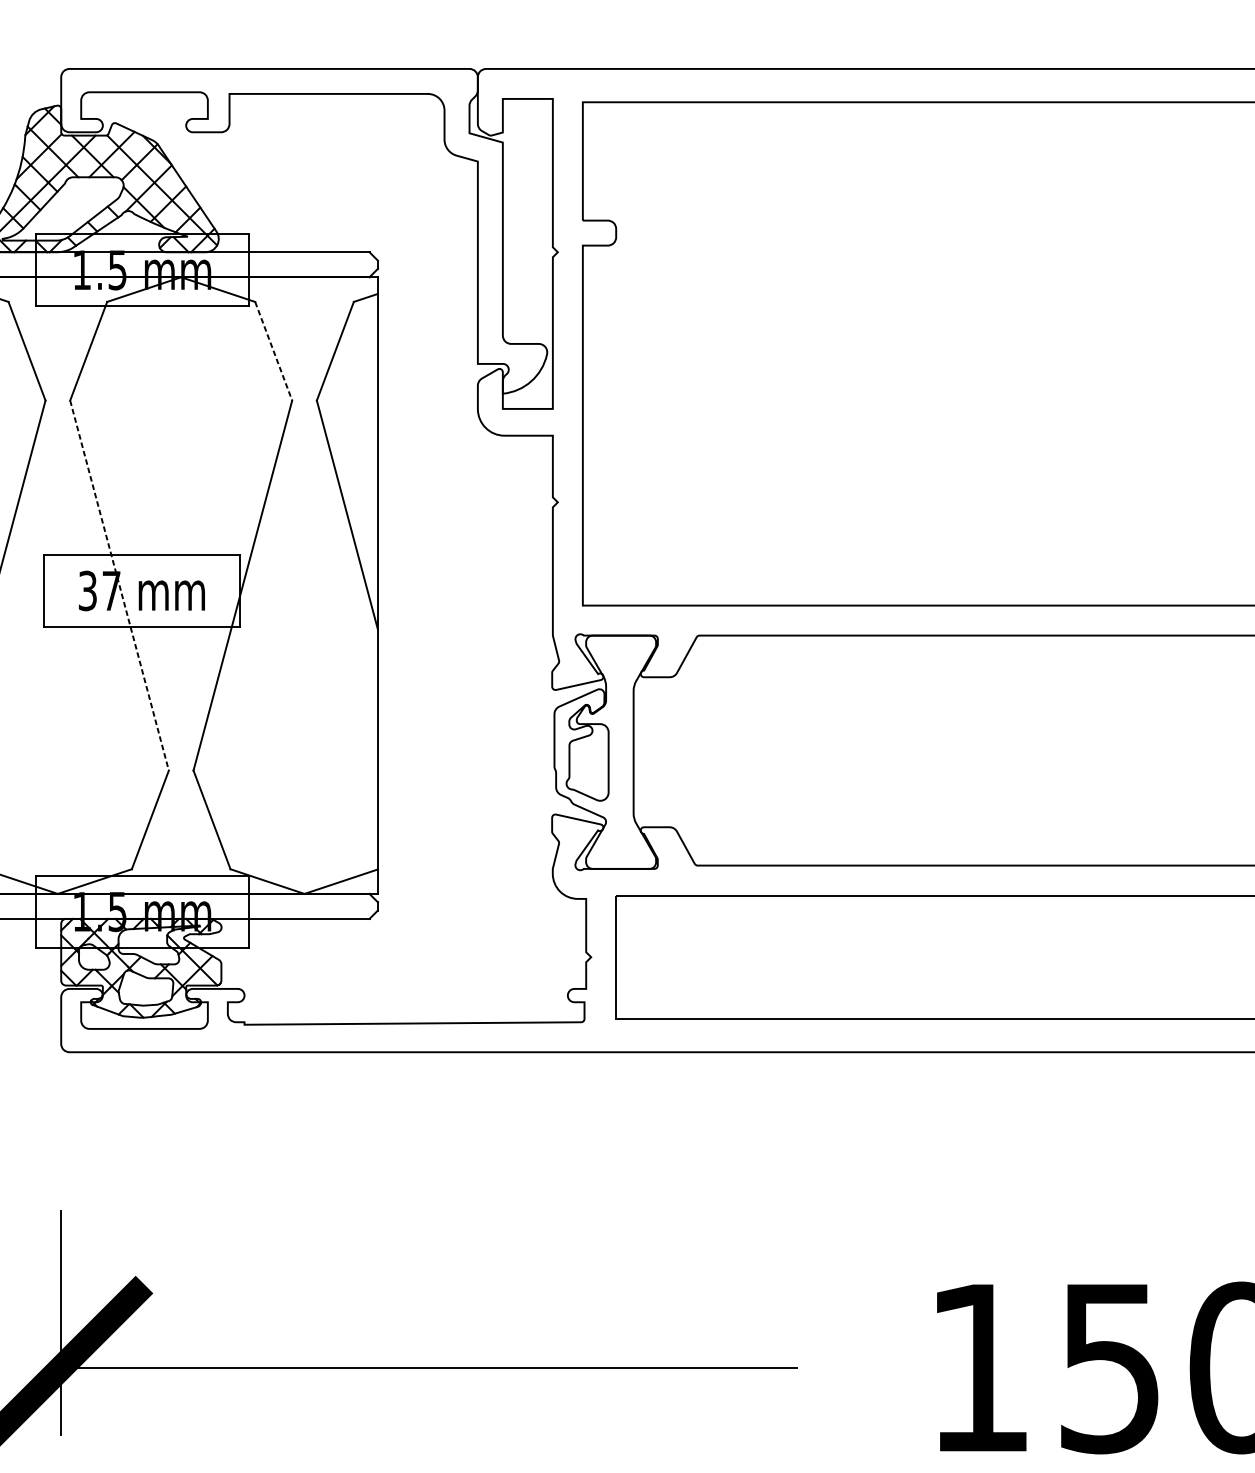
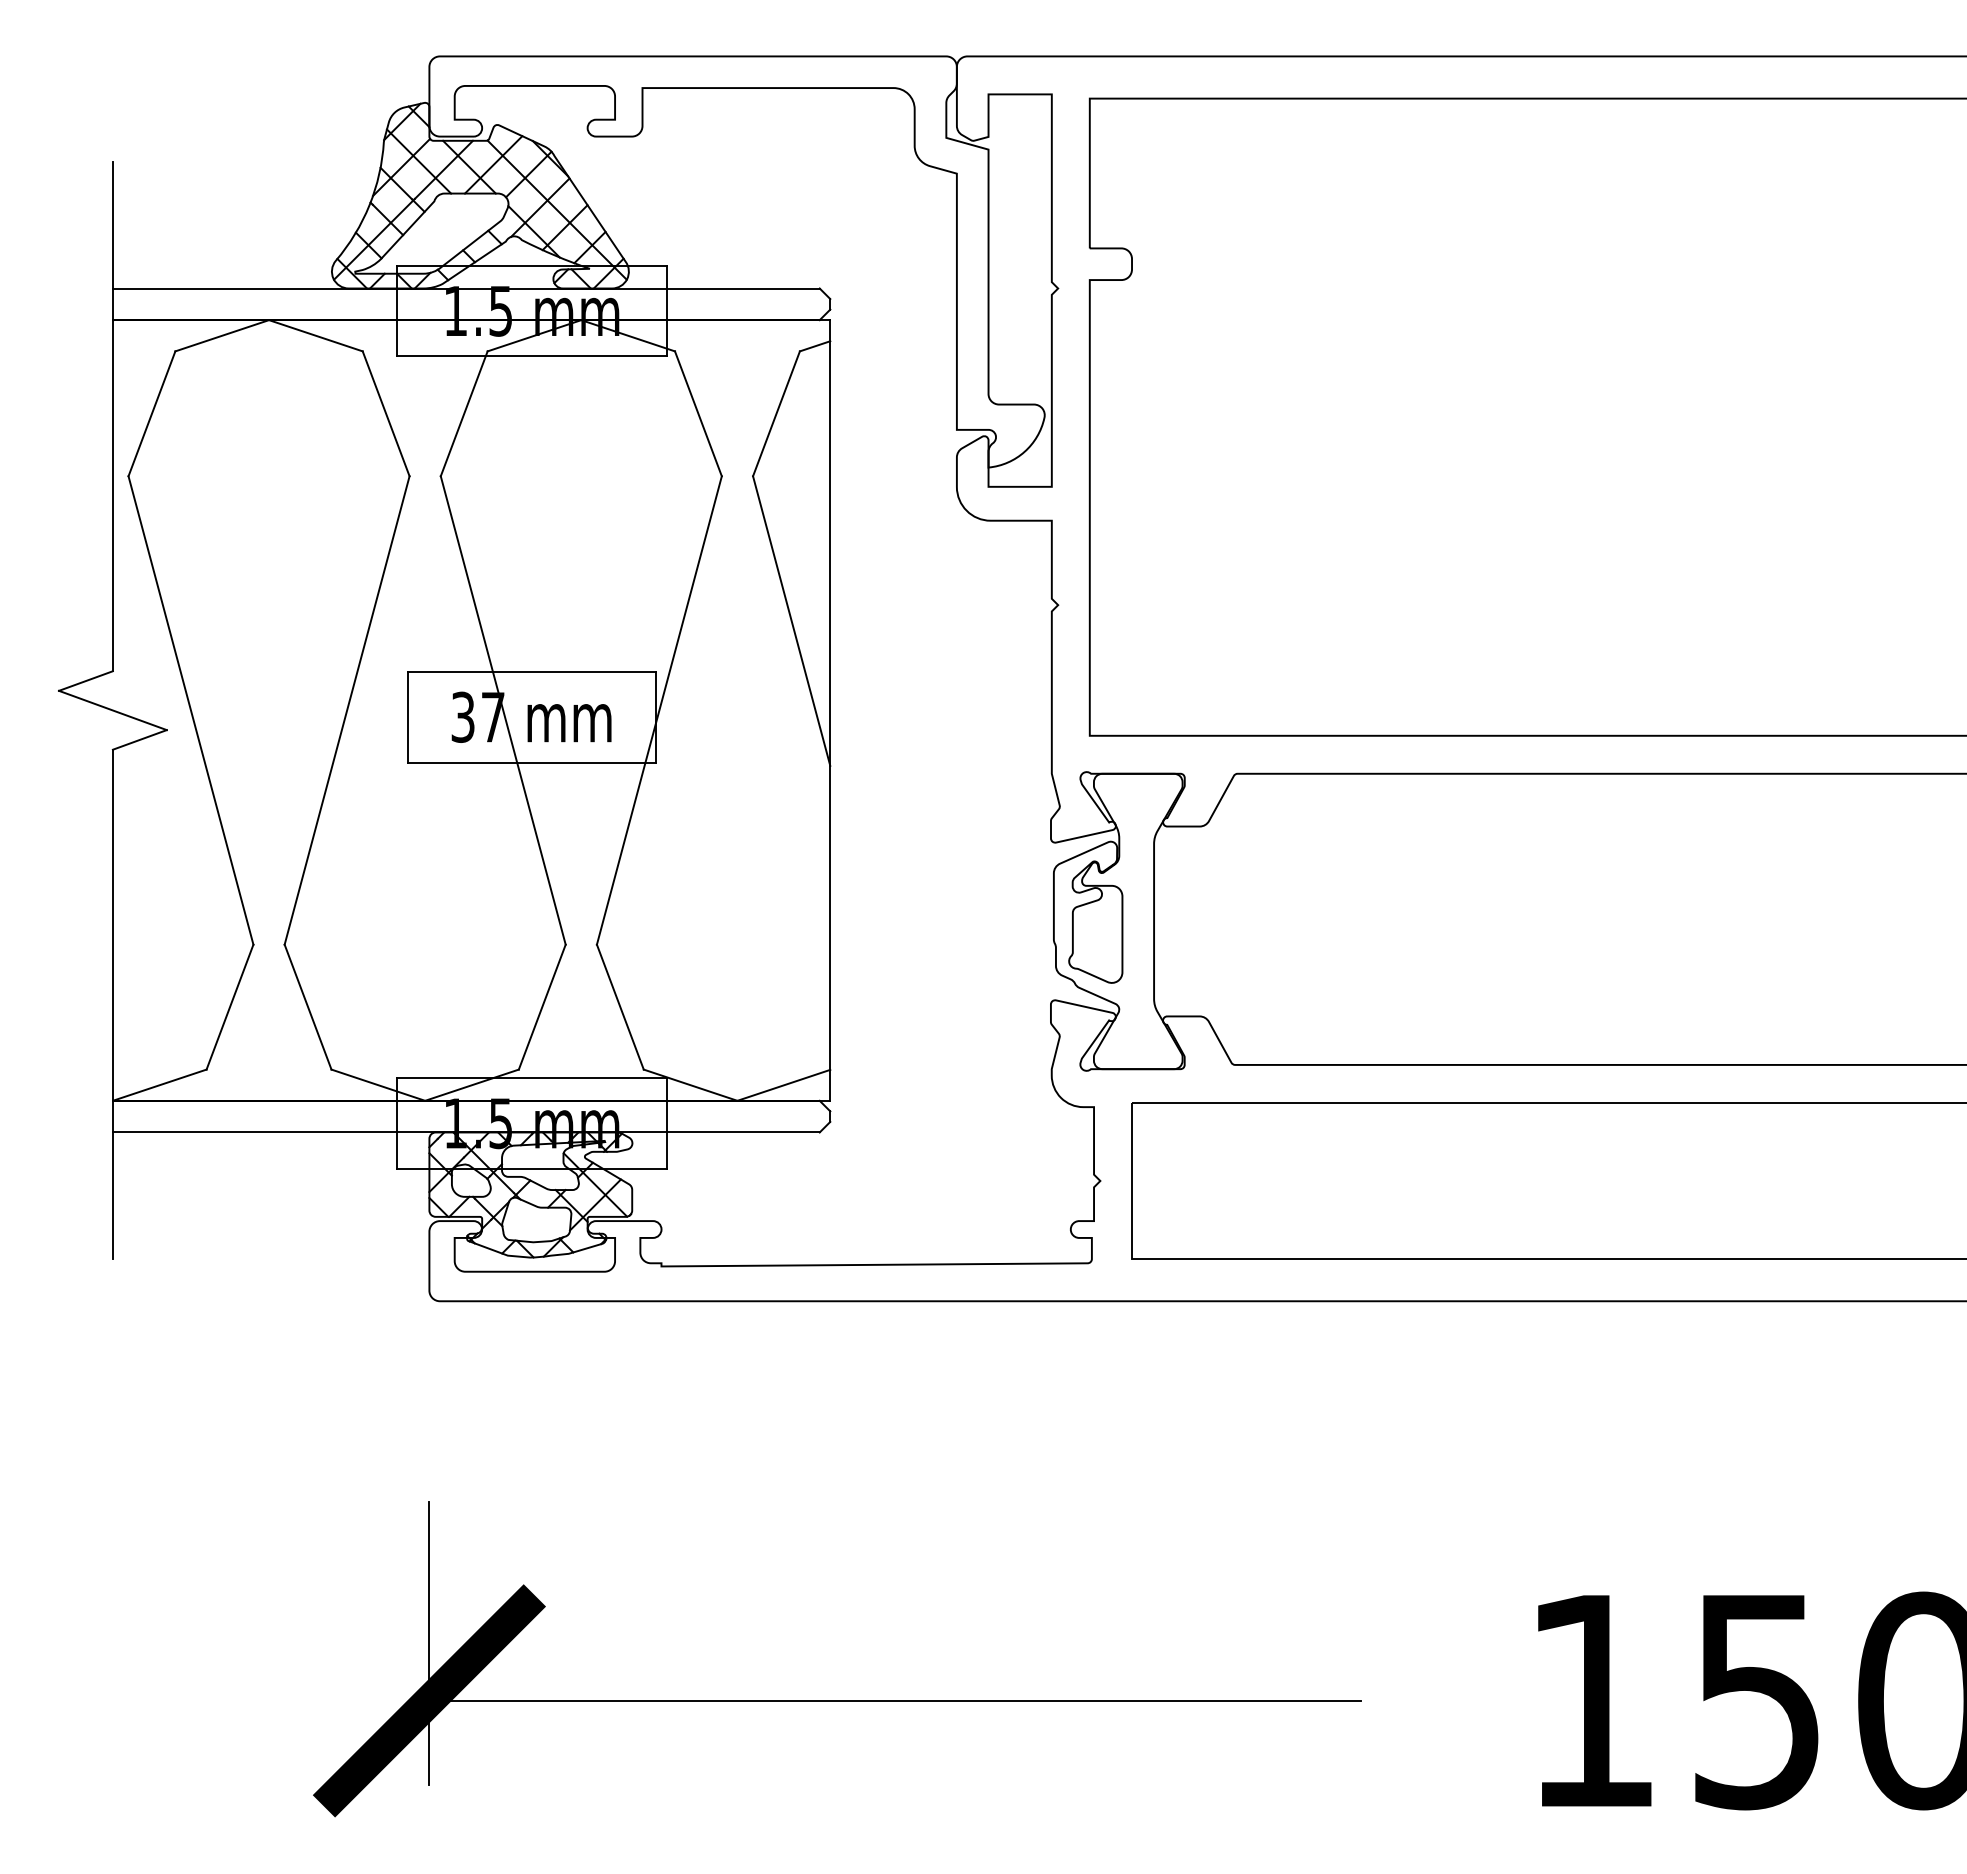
line: (273, 351) -> (698, 413), dashed -> solid
line: (119, 585) -> (503, 710), dashed -> solid

